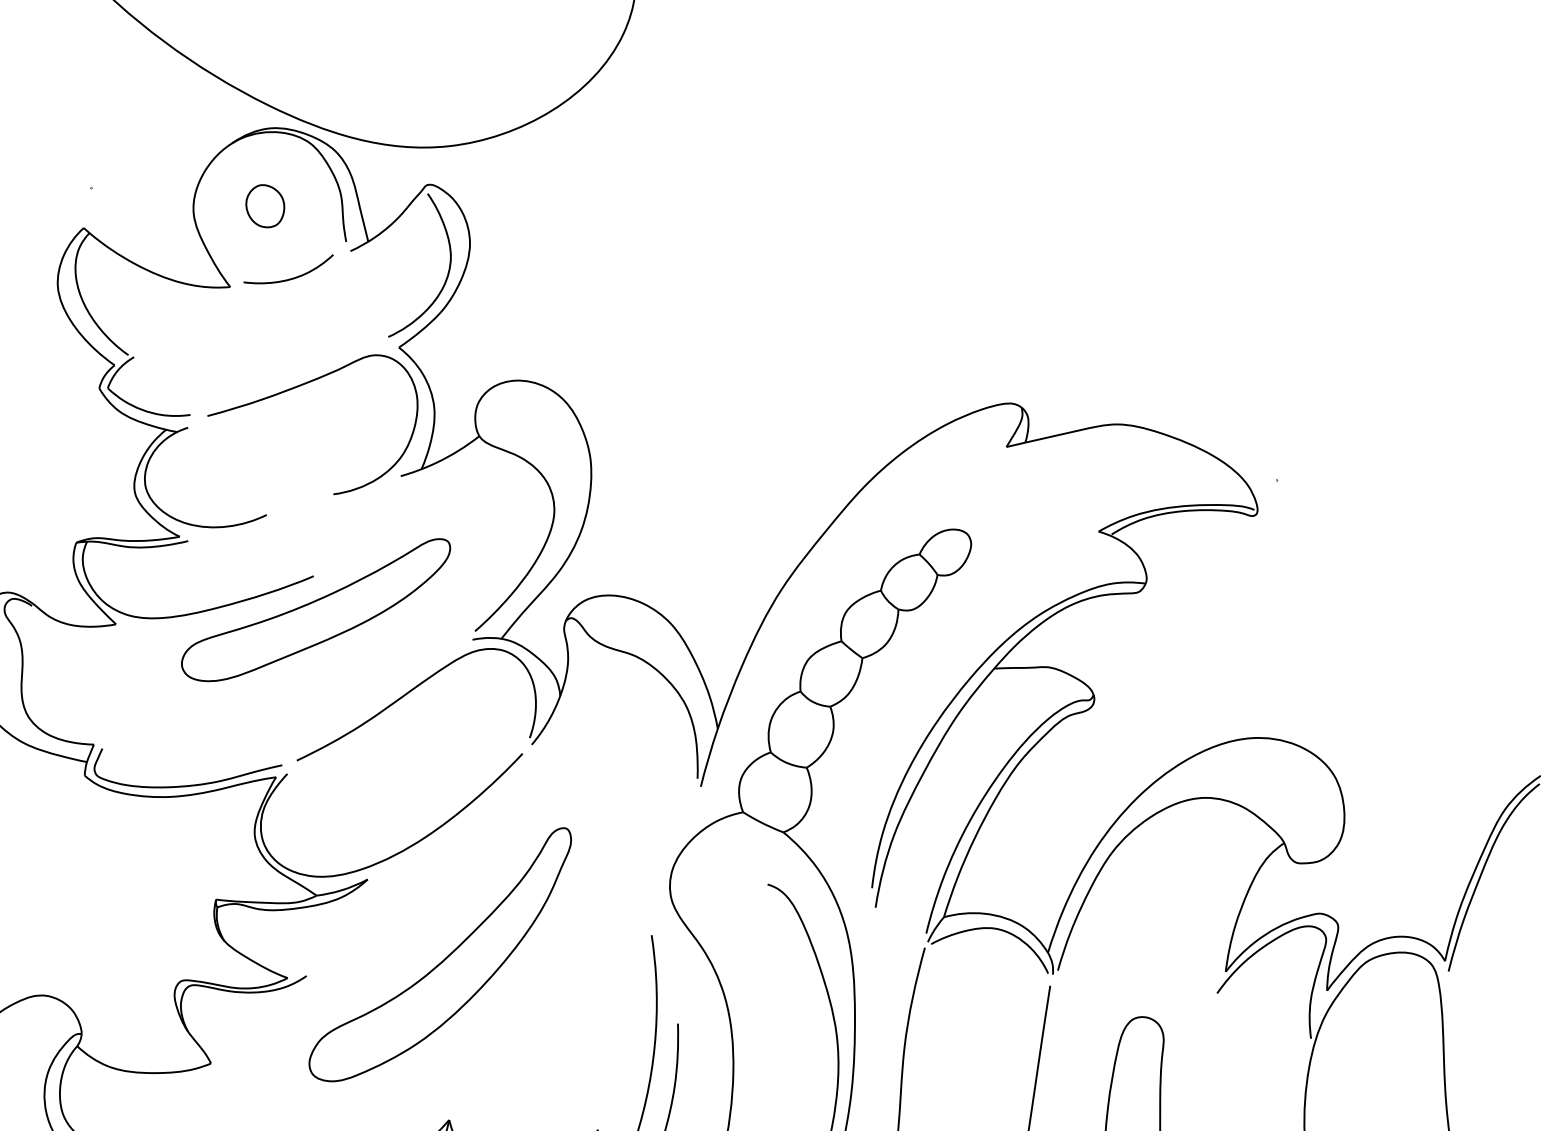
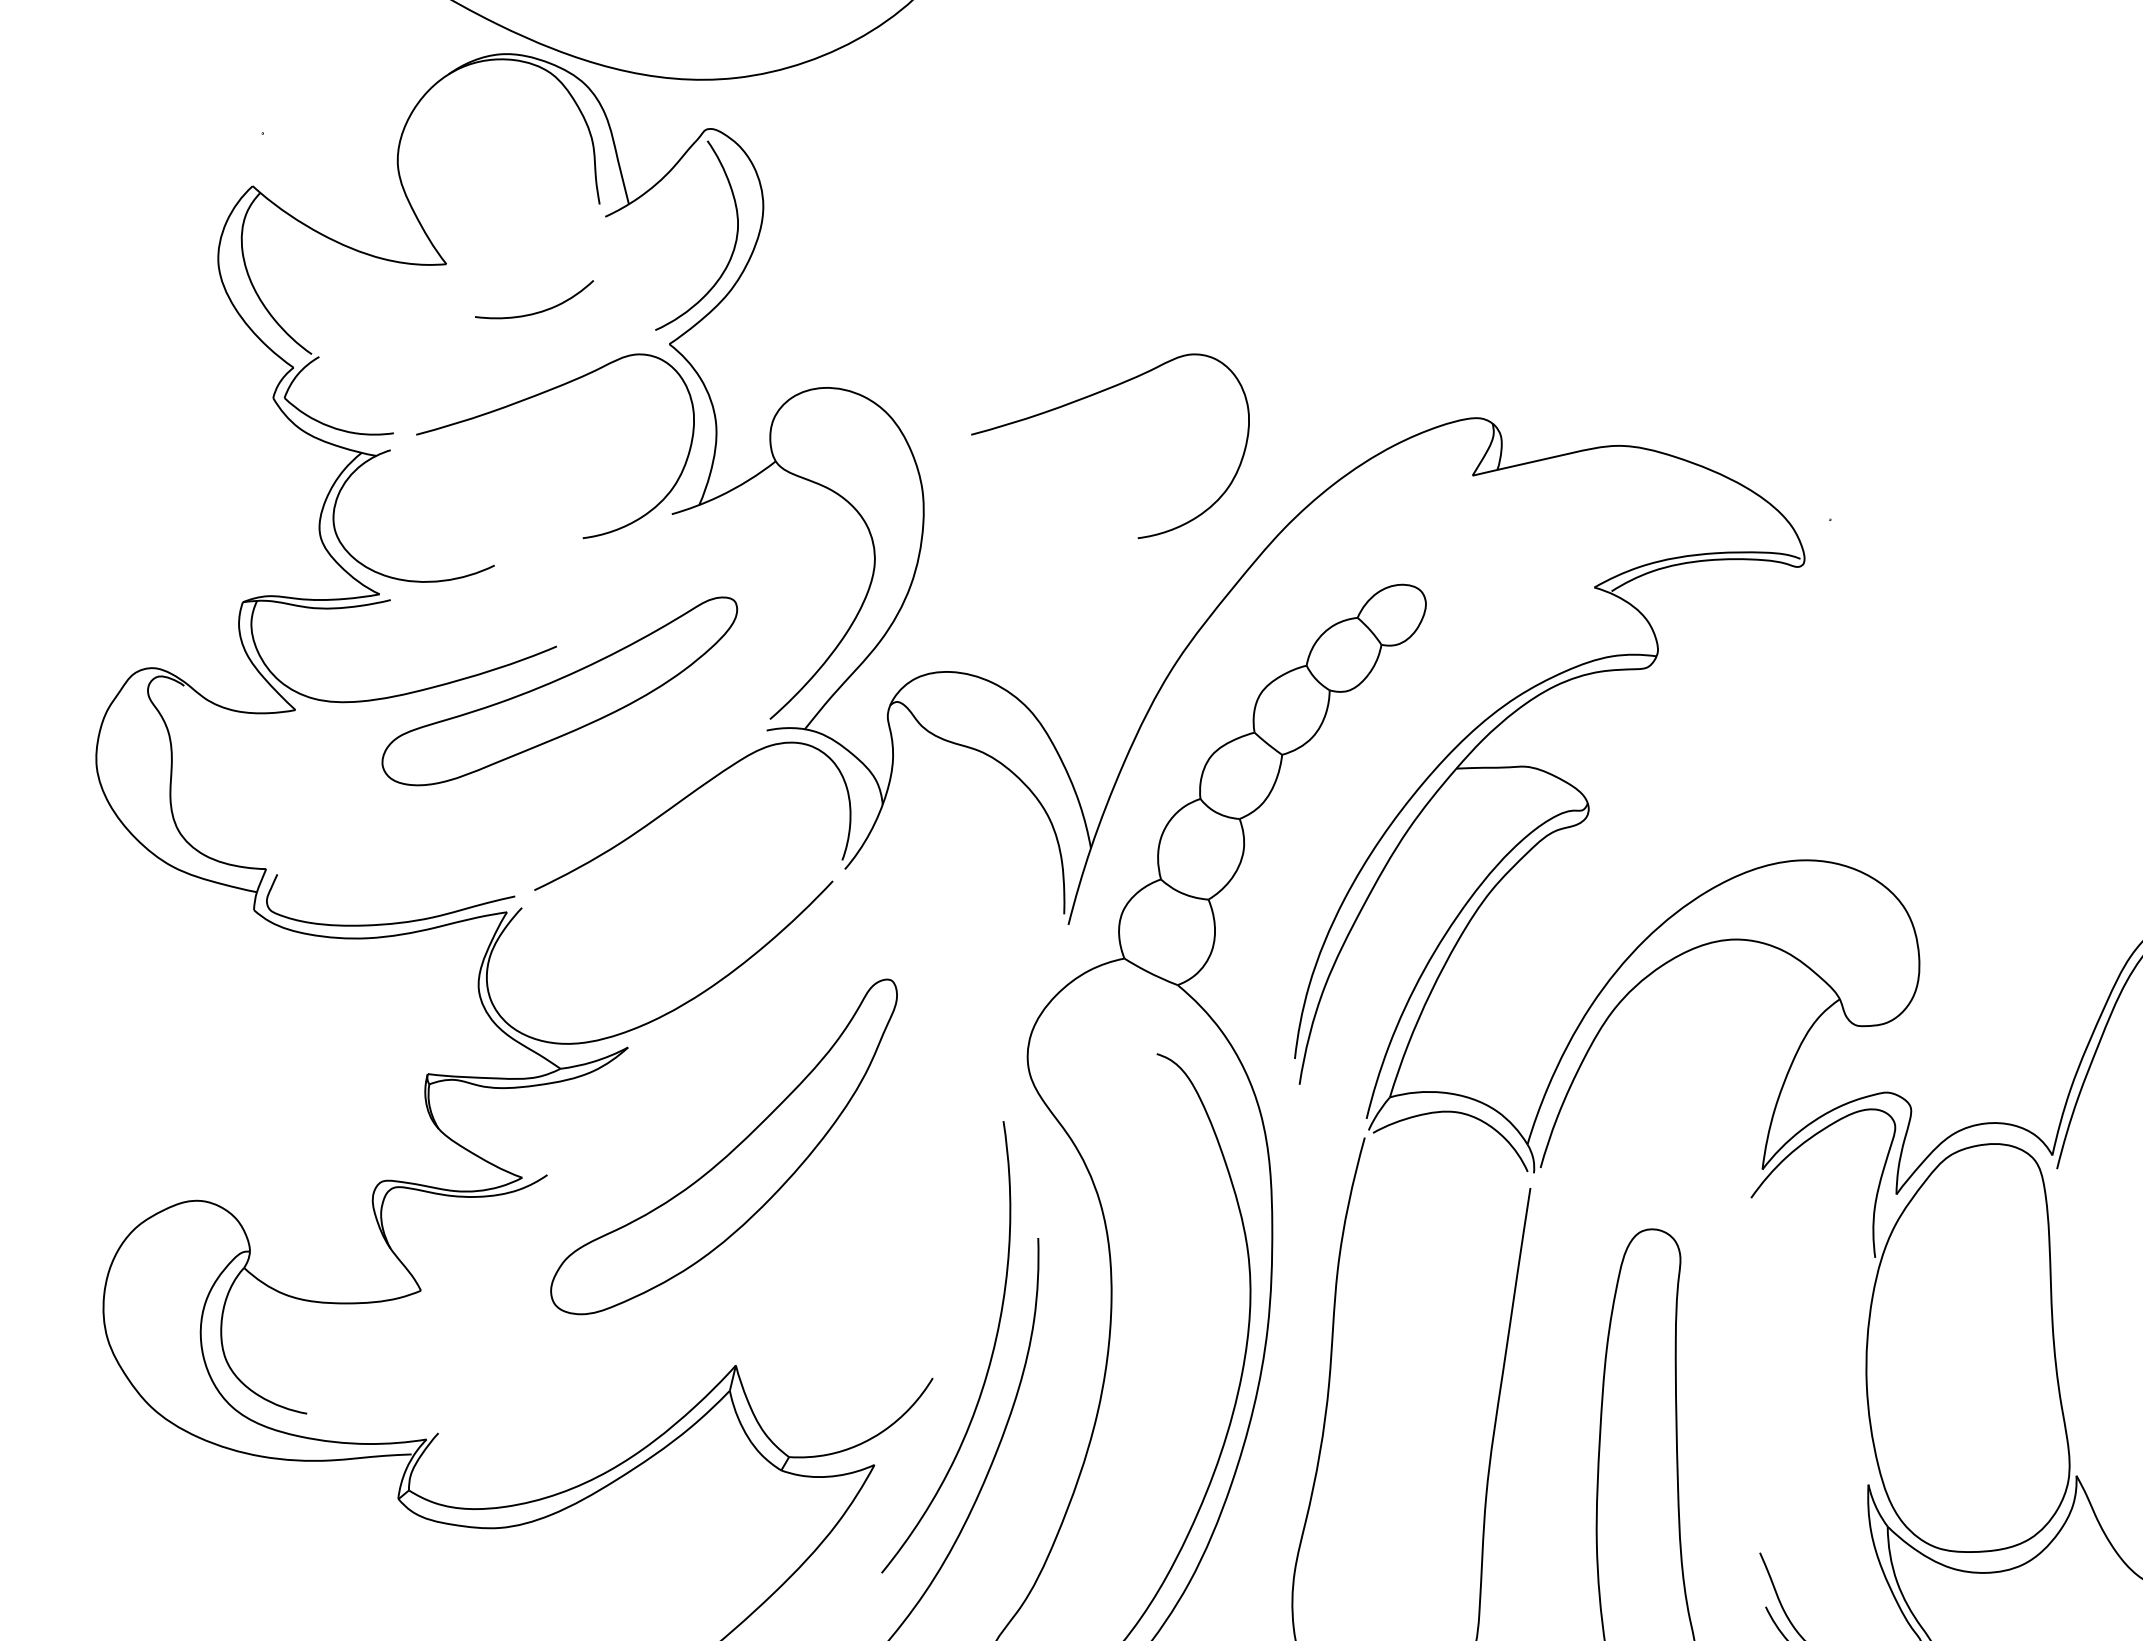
part: (265, 206) -> (492, 157), removed
curve: (291, 278) -> (538, 311), moved
curve: (720, 386) -> (1094, 395), added

